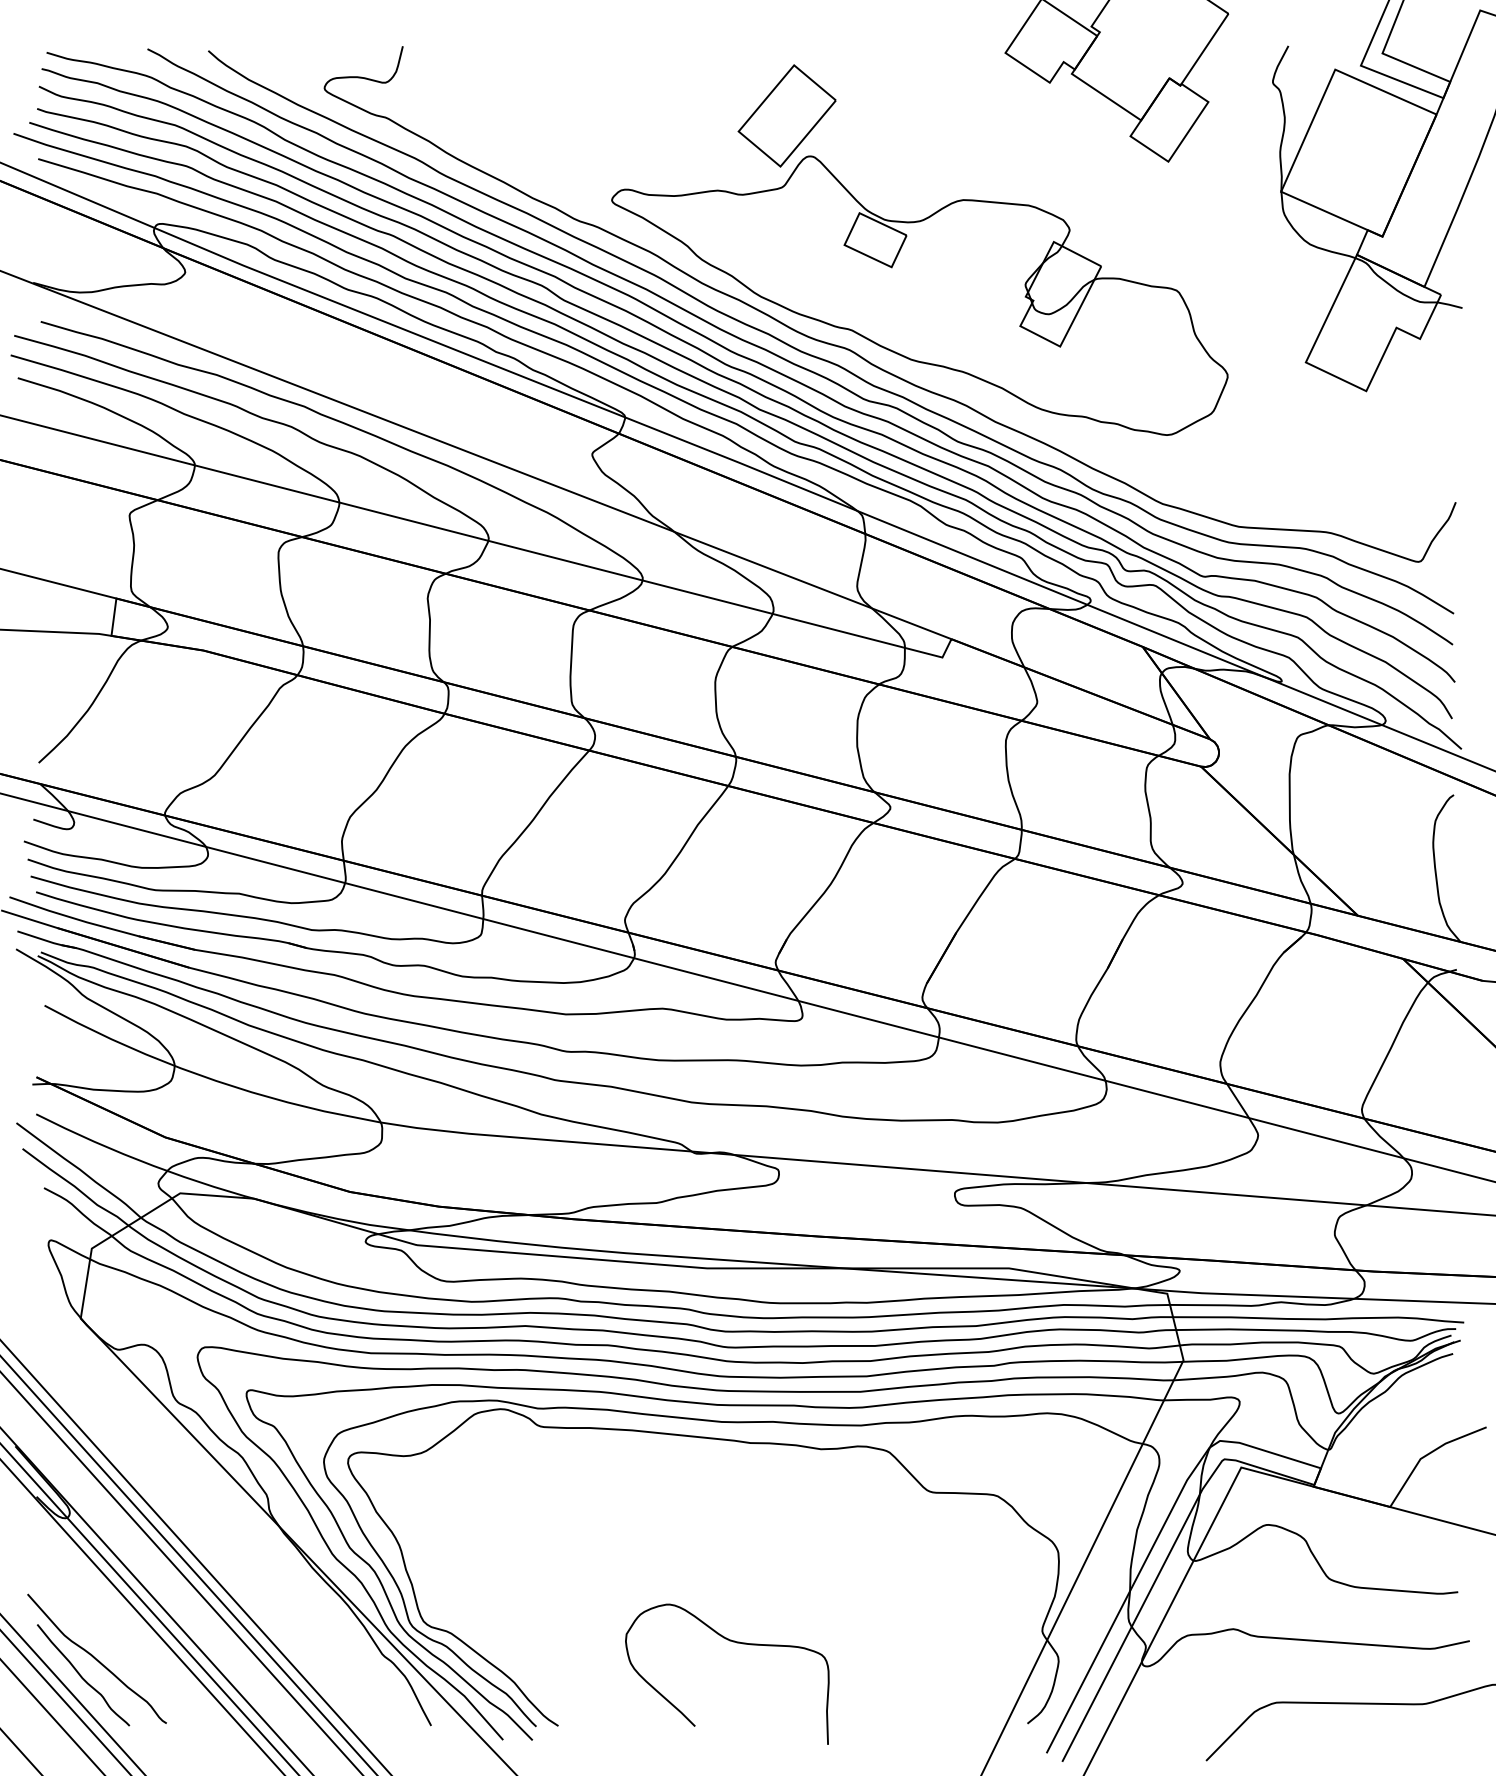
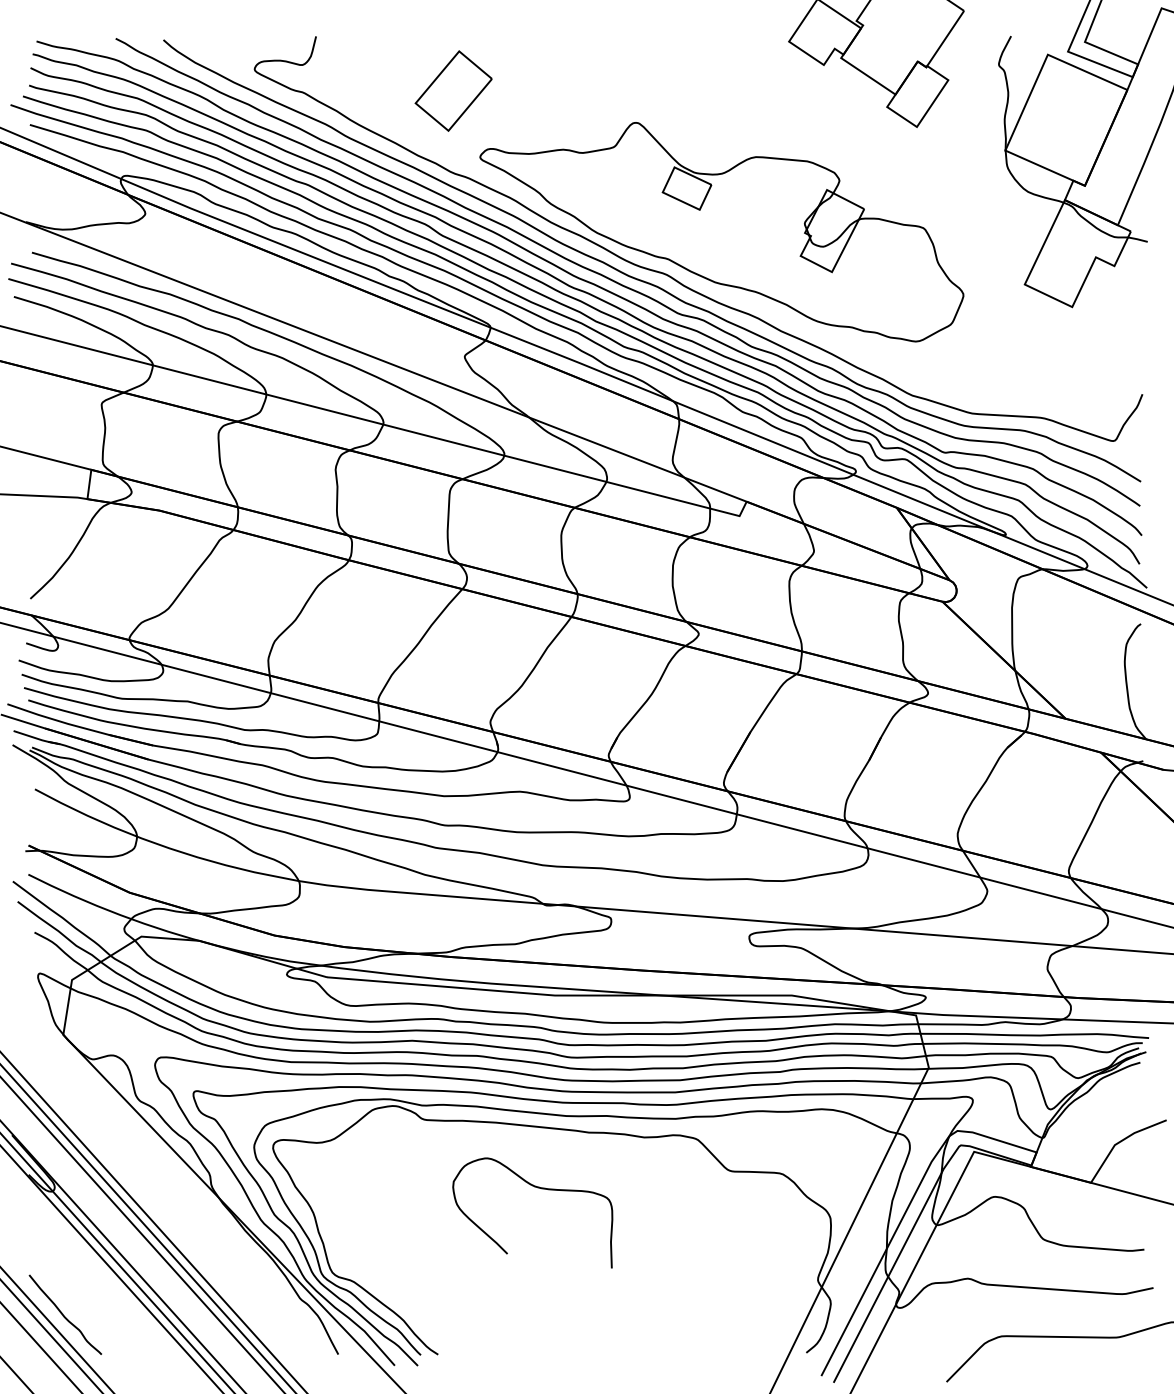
part: (786, 115) -> (453, 90), moved
curve: (733, 1642) -> (537, 1188), moved
curve: (96, 1658) -> (75, 1301), removed

